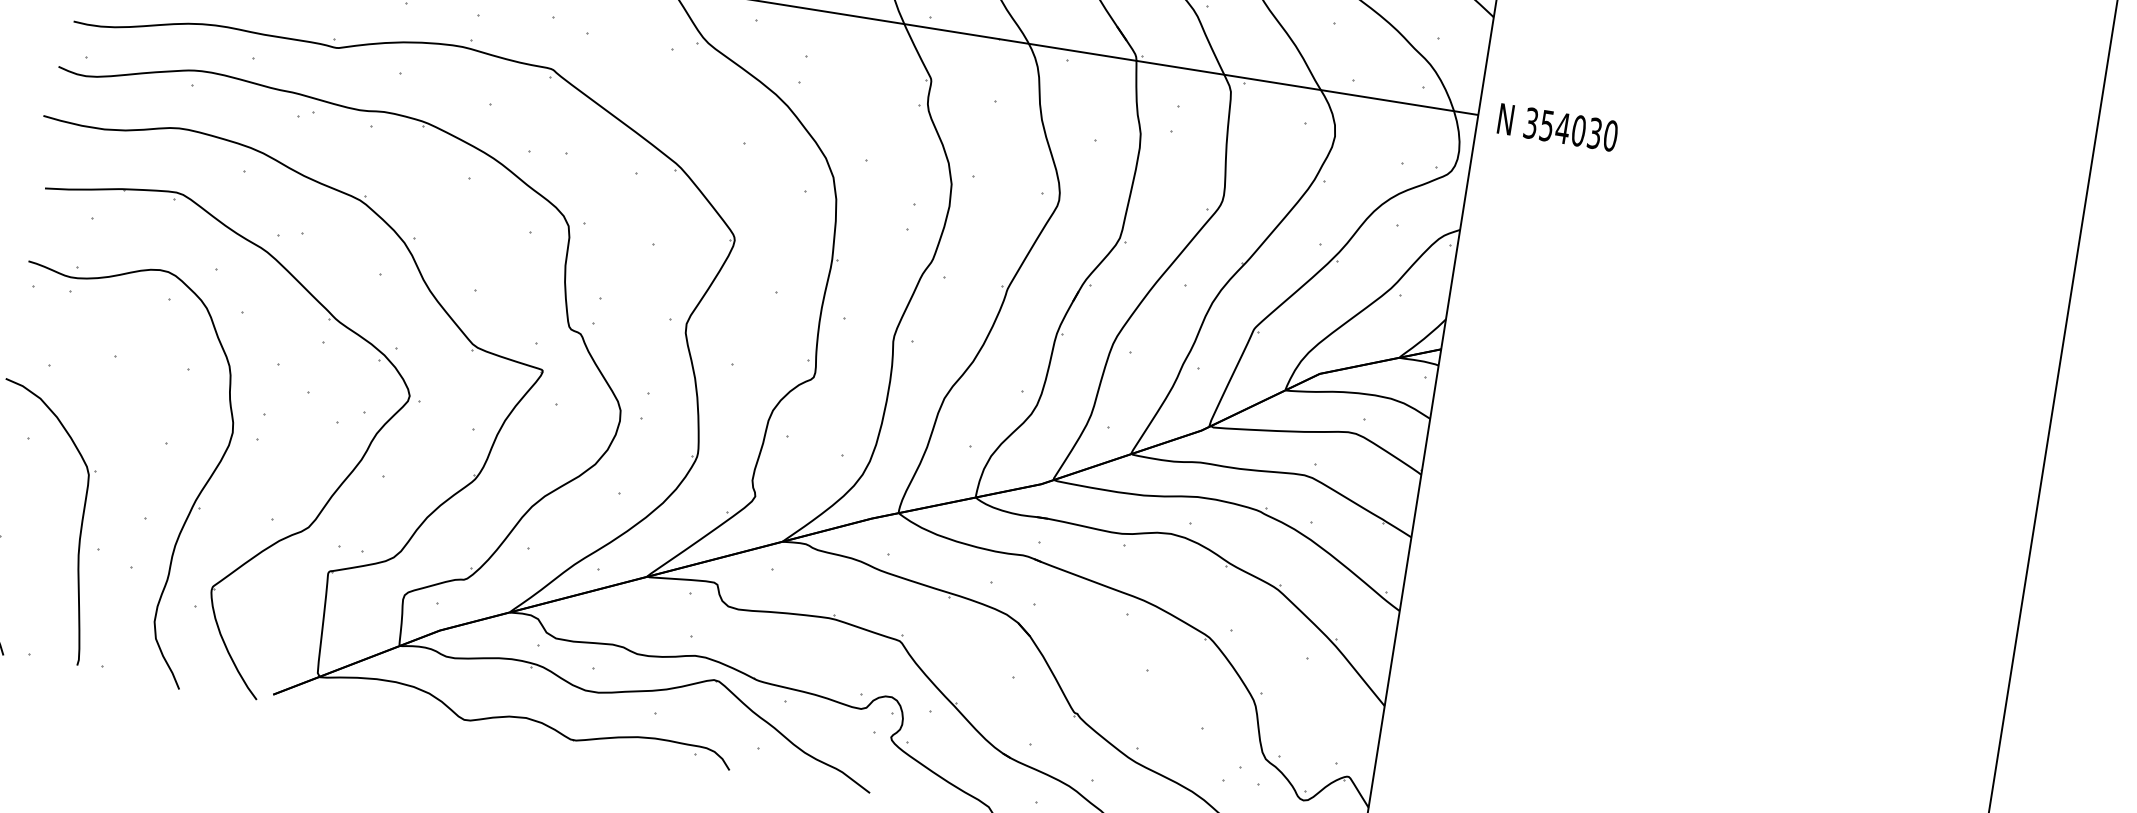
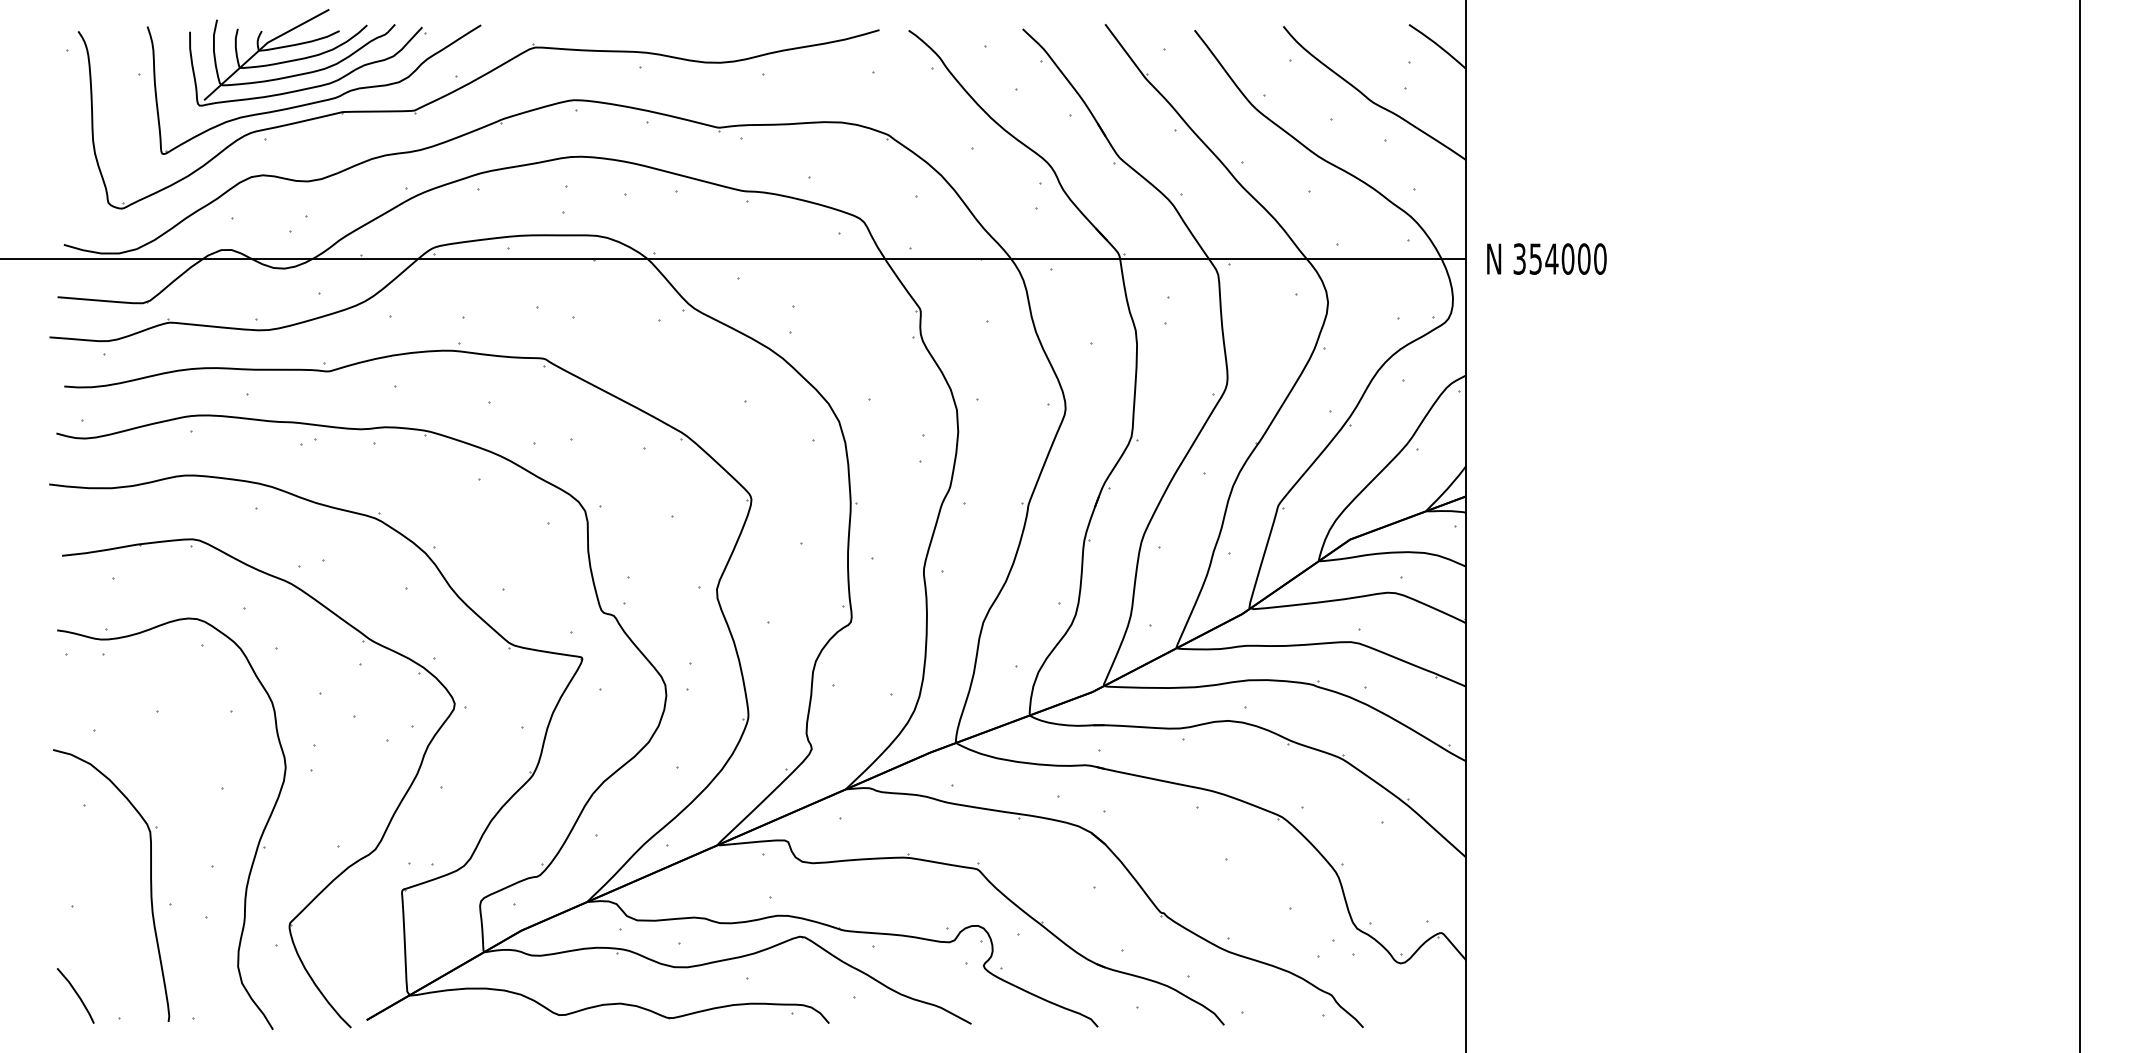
text: (1595, 132) -> (1584, 258), 354030 -> 354000

